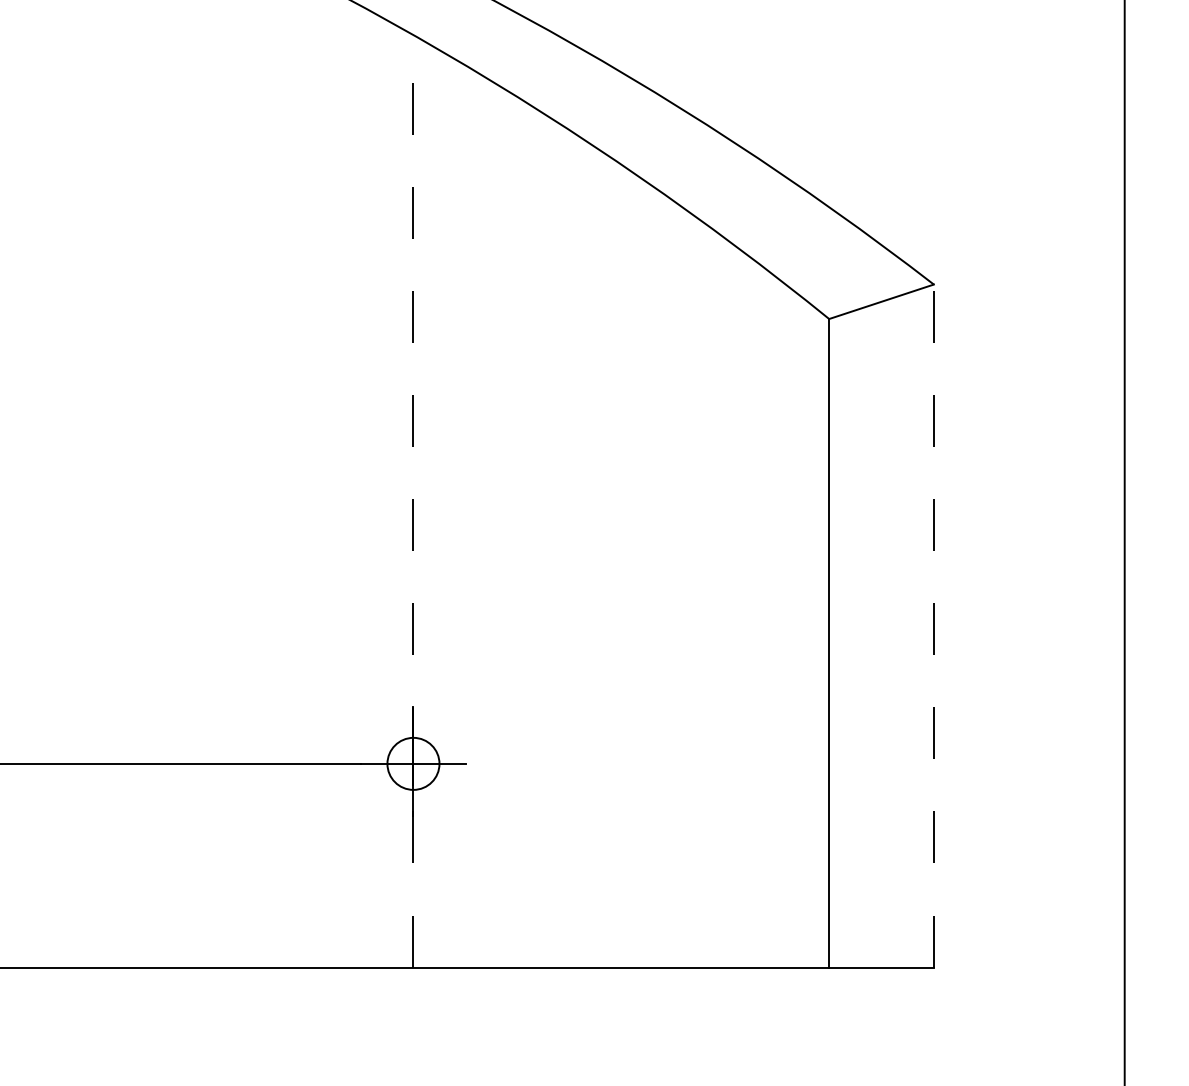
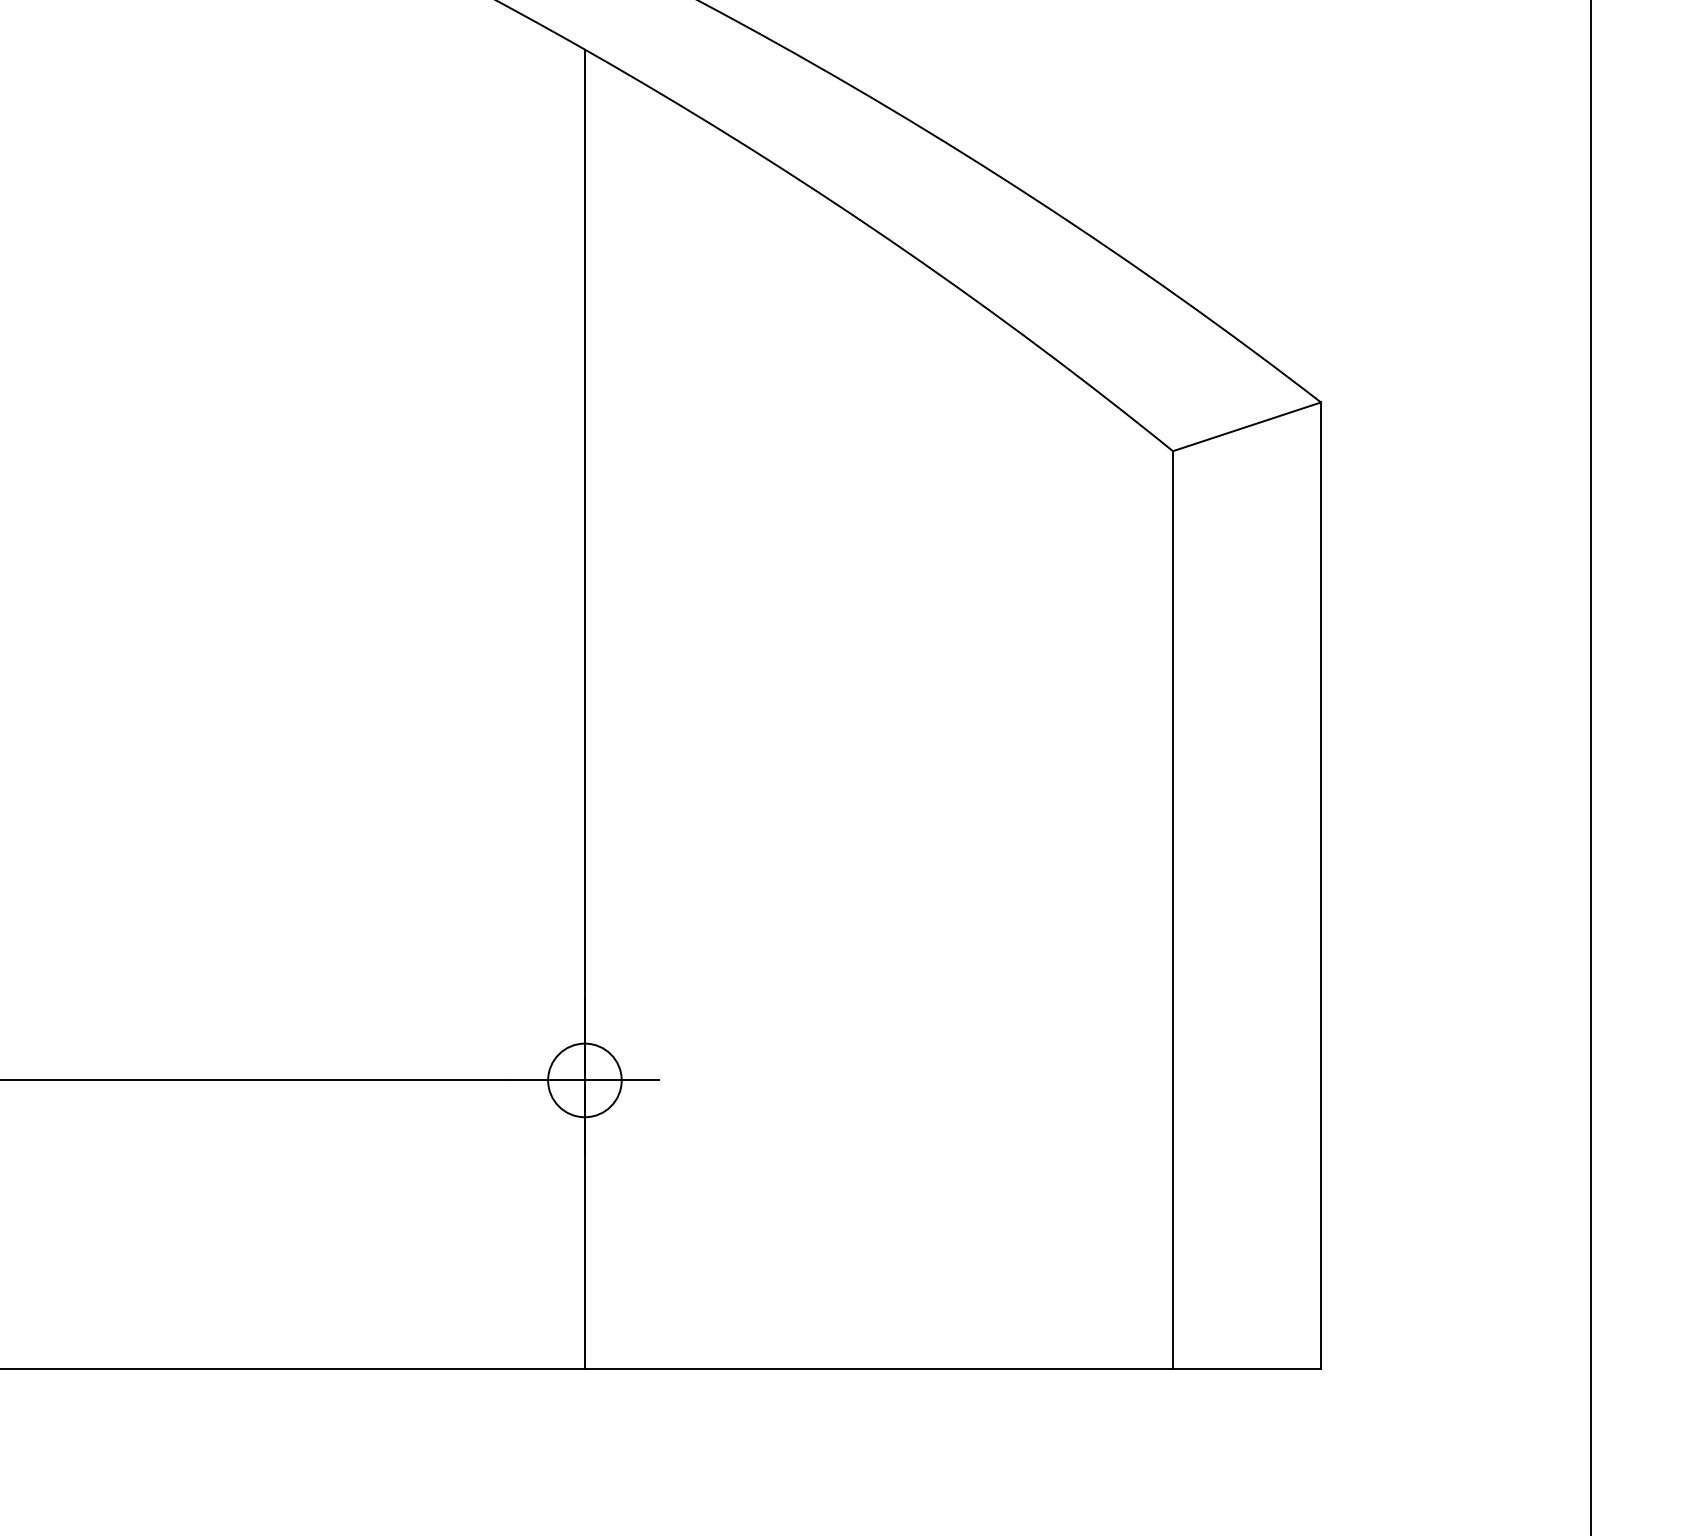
line: (413, 500) -> (584, 707), dashed -> solid
line: (933, 626) -> (1320, 886), dashed -> solid

